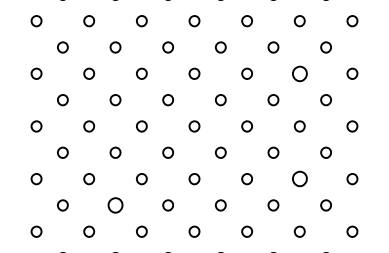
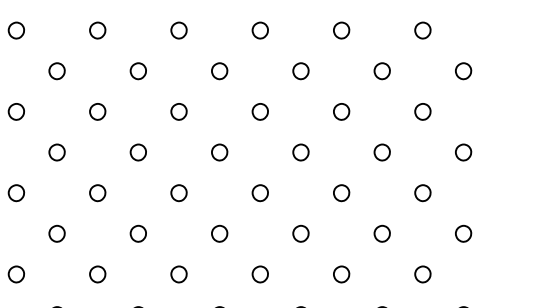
part: (299, 73) -> (381, 70), size x0.71
part: (299, 179) -> (381, 234), size x0.71
part: (115, 205) -> (97, 274), size x0.71

